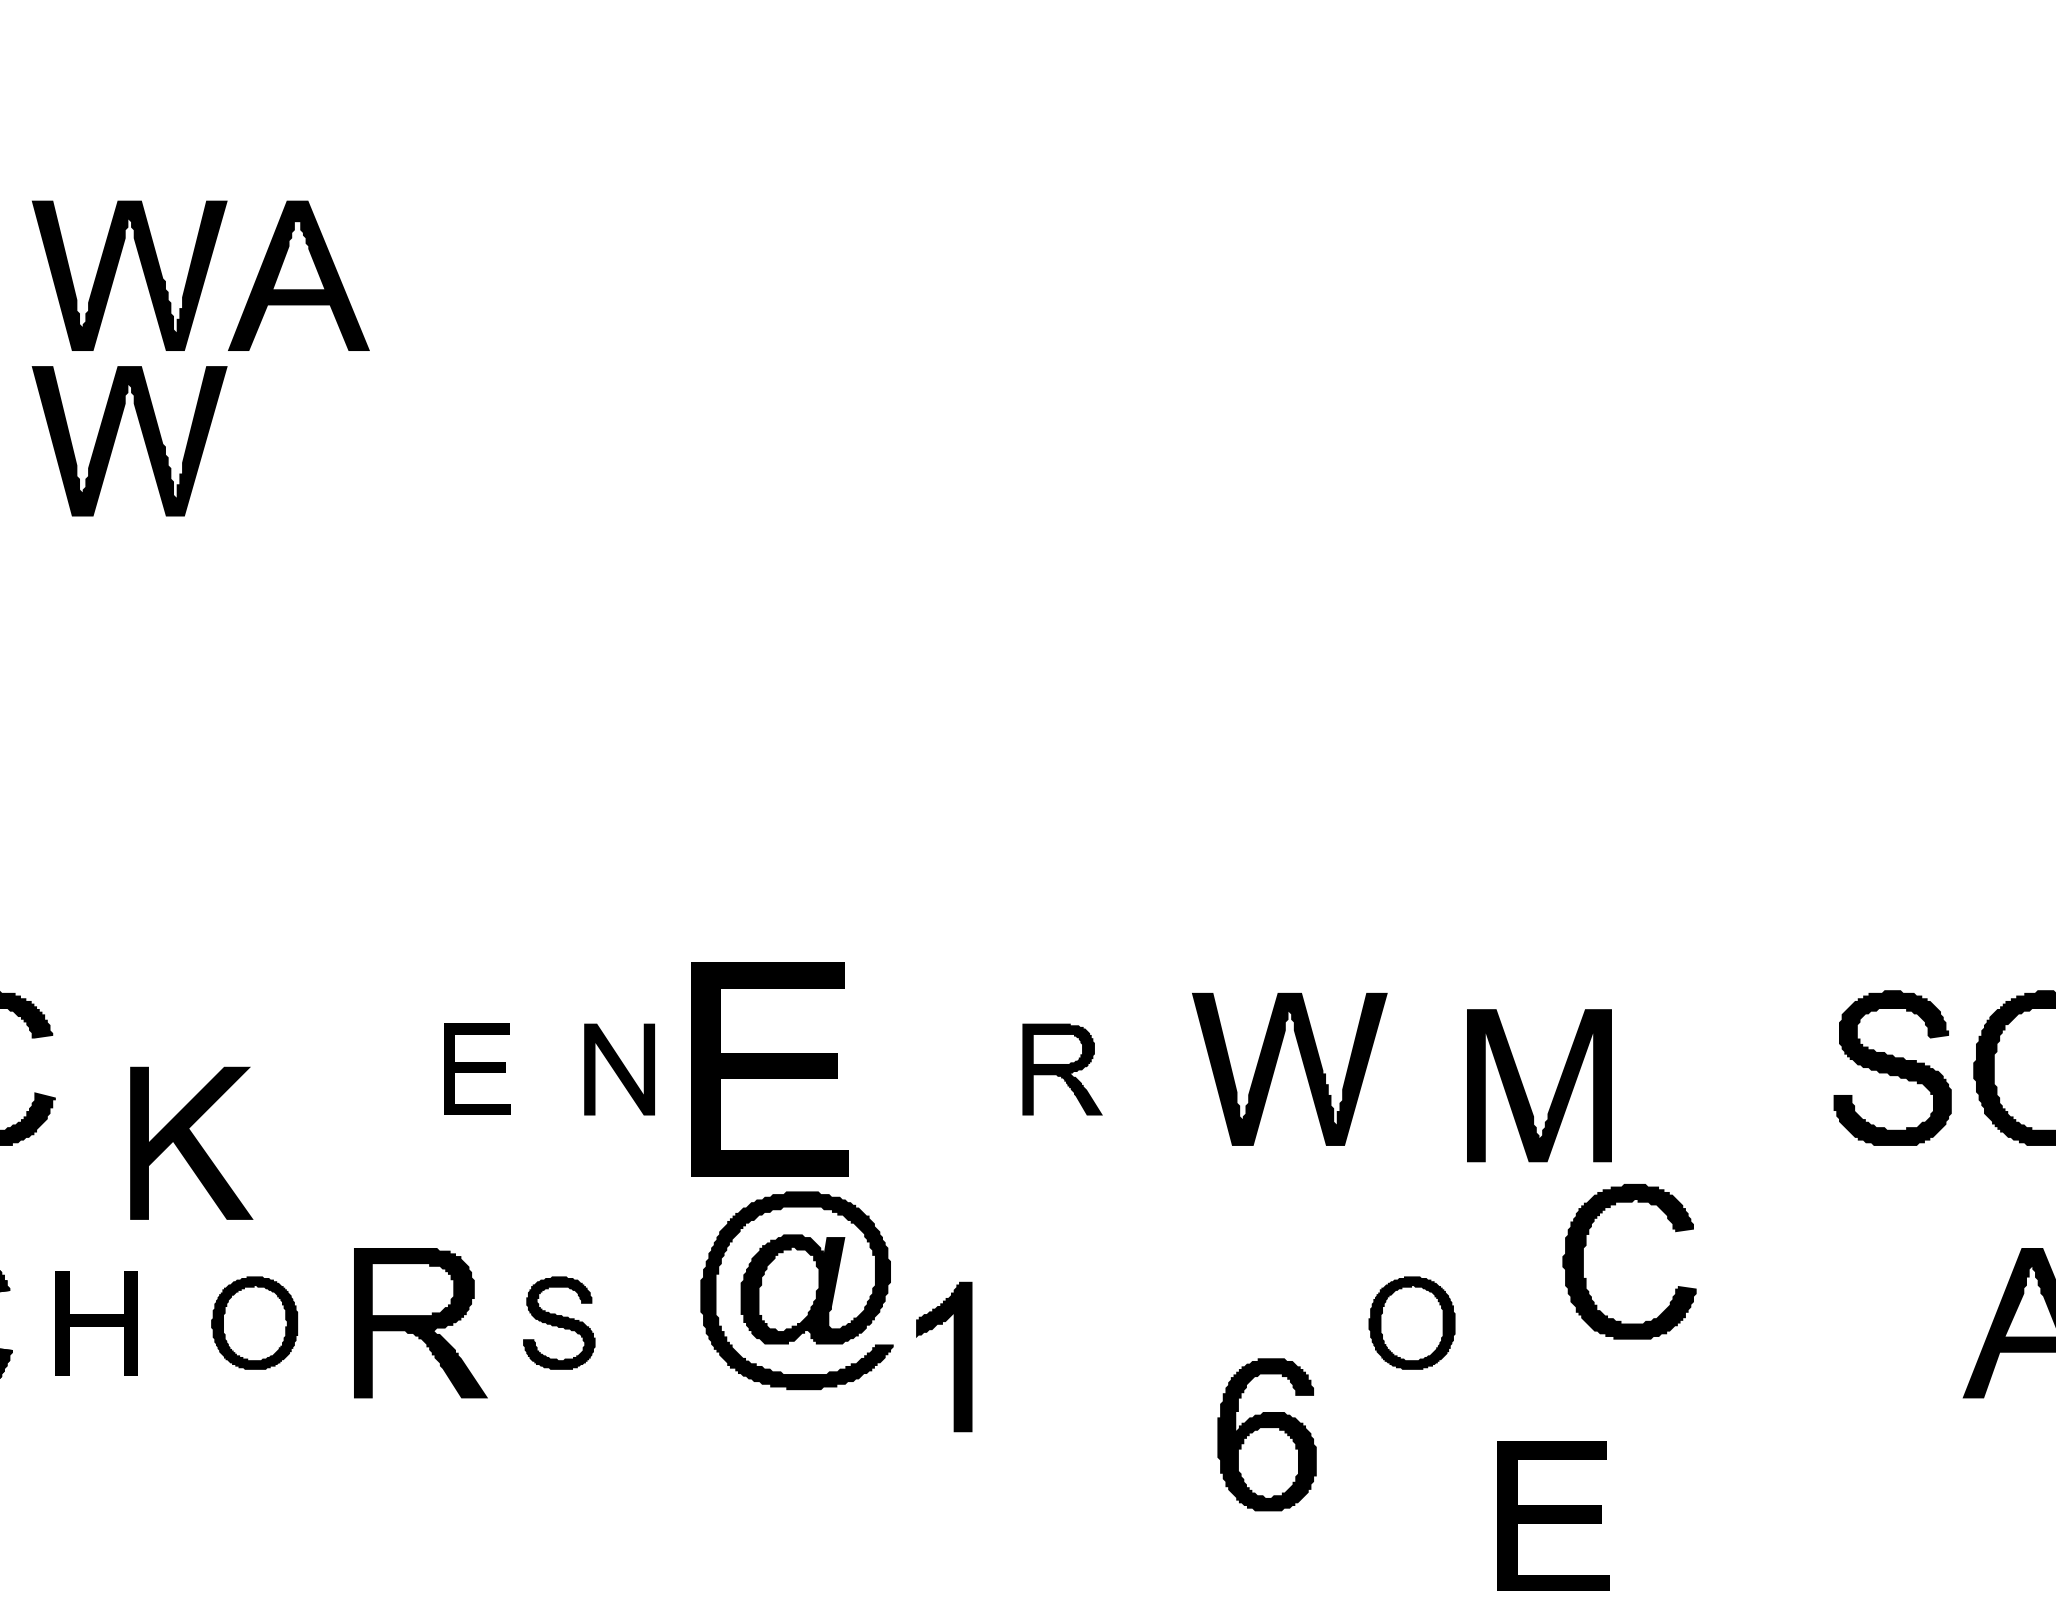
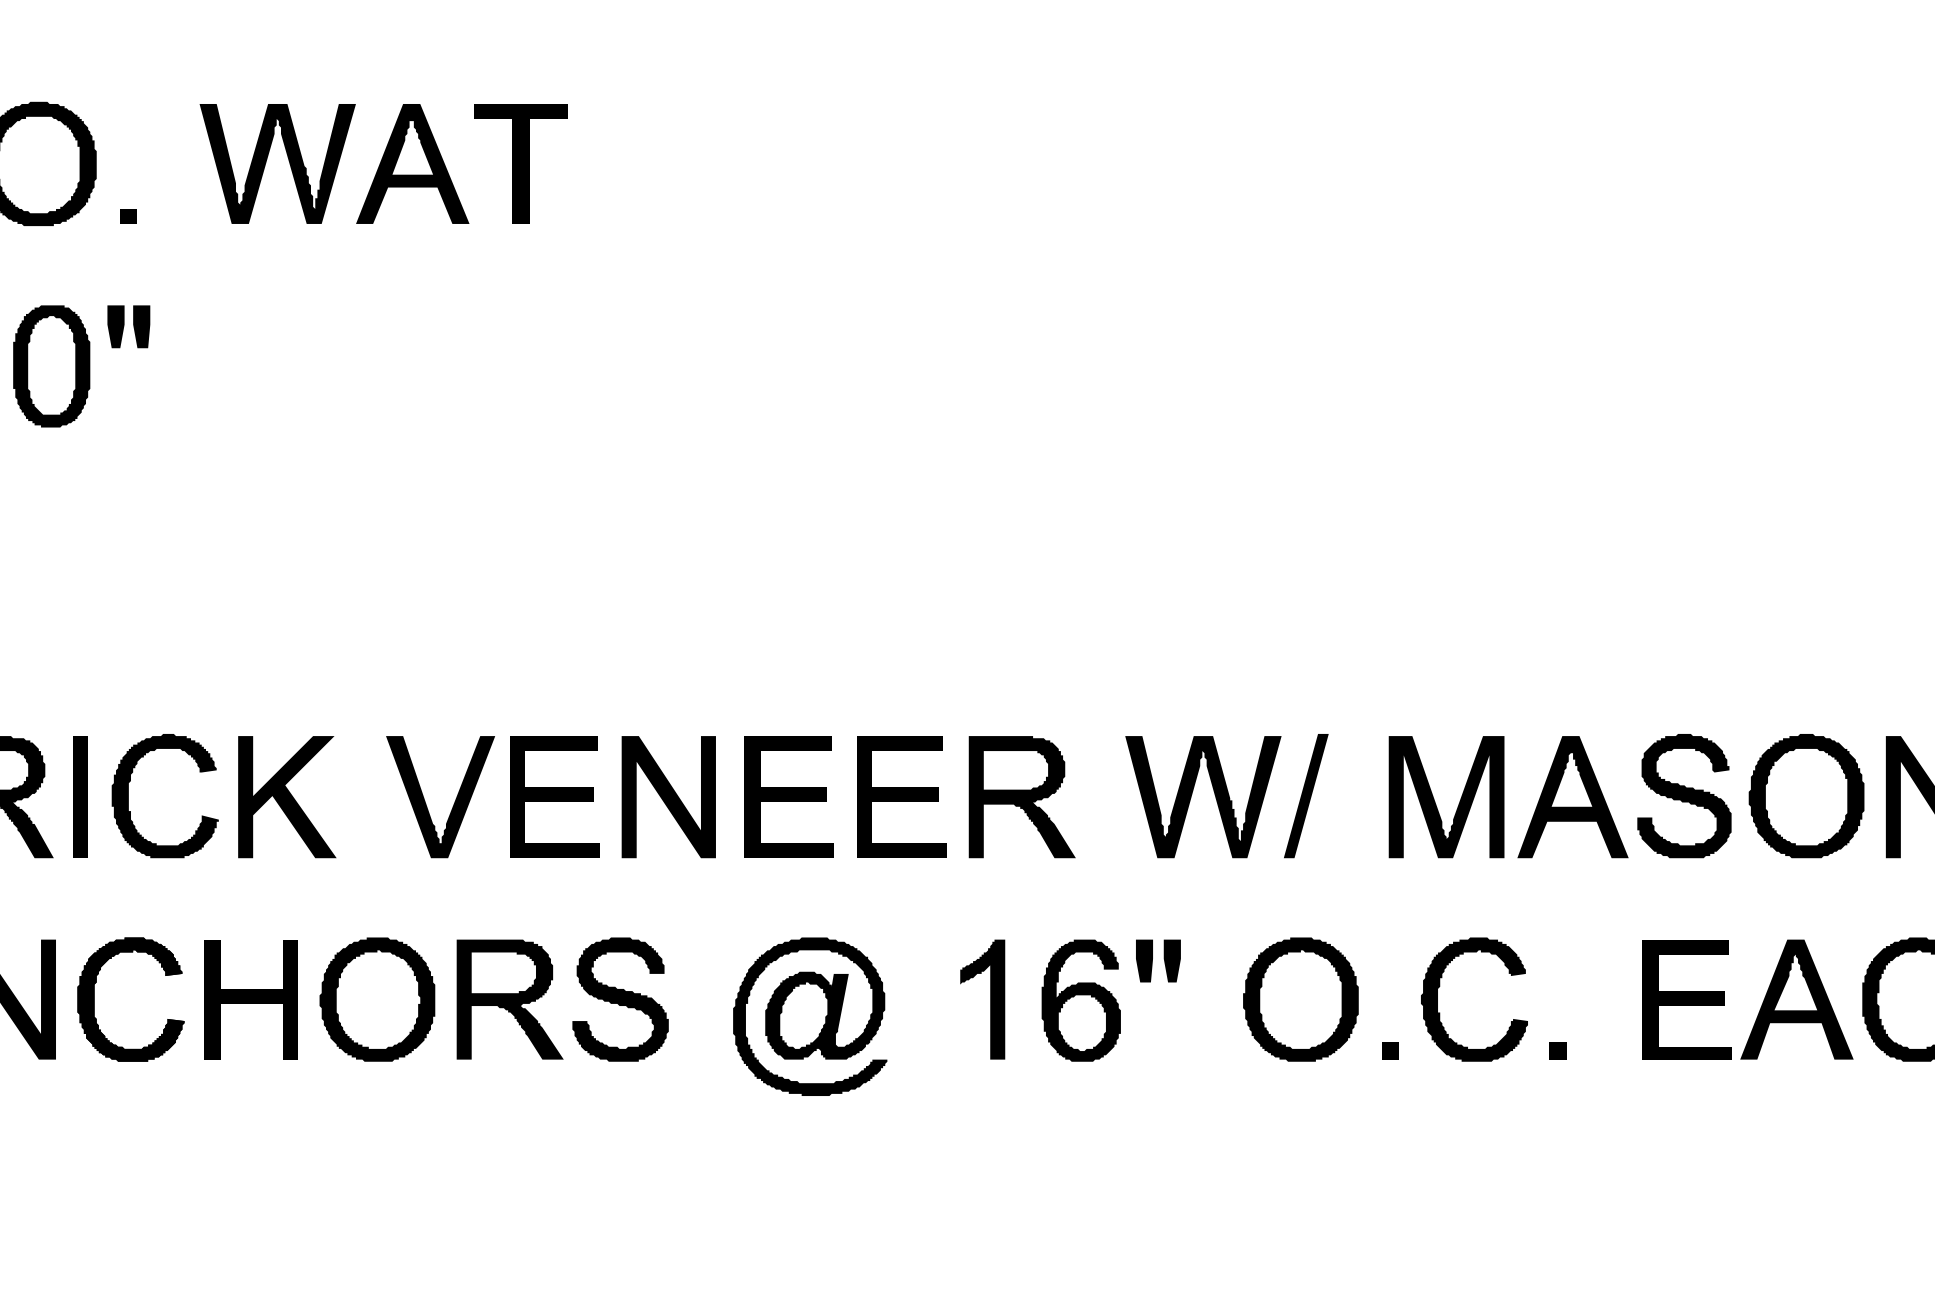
fill: (433, 275) -> (520, 163), added
part: (116, 435) -> (267, 291), removed
fill: (1417, 1067) -> (1305, 795), added
part: (476, 1068) -> (554, 796), size x1.67
part: (769, 1068) -> (788, 796), size x0.71
fill: (333, 1069) -> (440, 797), added
part: (619, 1069) -> (668, 797), size x1.67
fill: (912, 1069) -> (902, 797), added
part: (1061, 1069) -> (1021, 797), size x1.67
part: (1752, 1069) -> (1572, 797), added
part: (1525, 1091) -> (1435, 801), moved
part: (192, 1143) -> (287, 797), moved
part: (1586, 1245) -> (1440, 986), moved
part: (1233, 1274) -> (1158, 960), added
part: (797, 1290) -> (810, 1016), moved
part: (95, 1323) -> (250, 999), size x1.43
part: (254, 1323) -> (377, 999), size x1.67
part: (559, 1323) -> (620, 999), size x1.67
part: (1411, 1323) -> (1300, 999), size x1.67
part: (954, 1356) -> (990, 999), moved
fill: (1524, 1386) -> (1390, 1050), added
fill: (1733, 1386) -> (1557, 1050), added
part: (1266, 1434) -> (1080, 1000), moved
part: (1553, 1516) -> (1686, 999), moved

